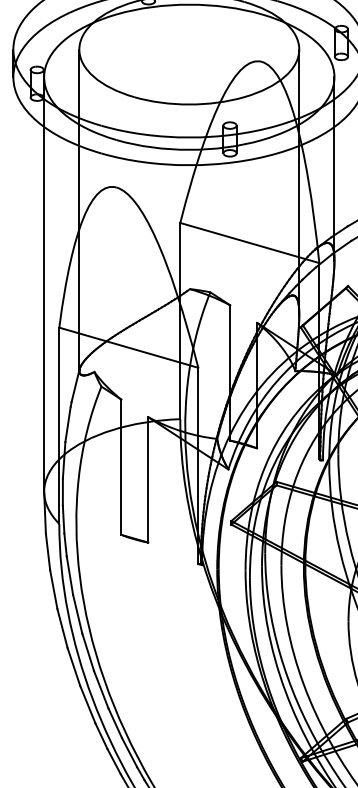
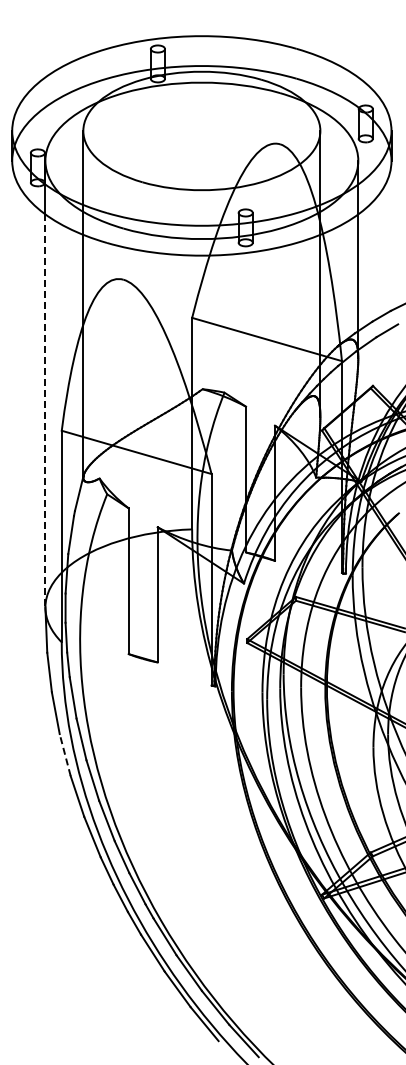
line: (44, 308) -> (45, 410), solid -> dashed
line: (62, 628) -> (65, 755), solid -> dashed

